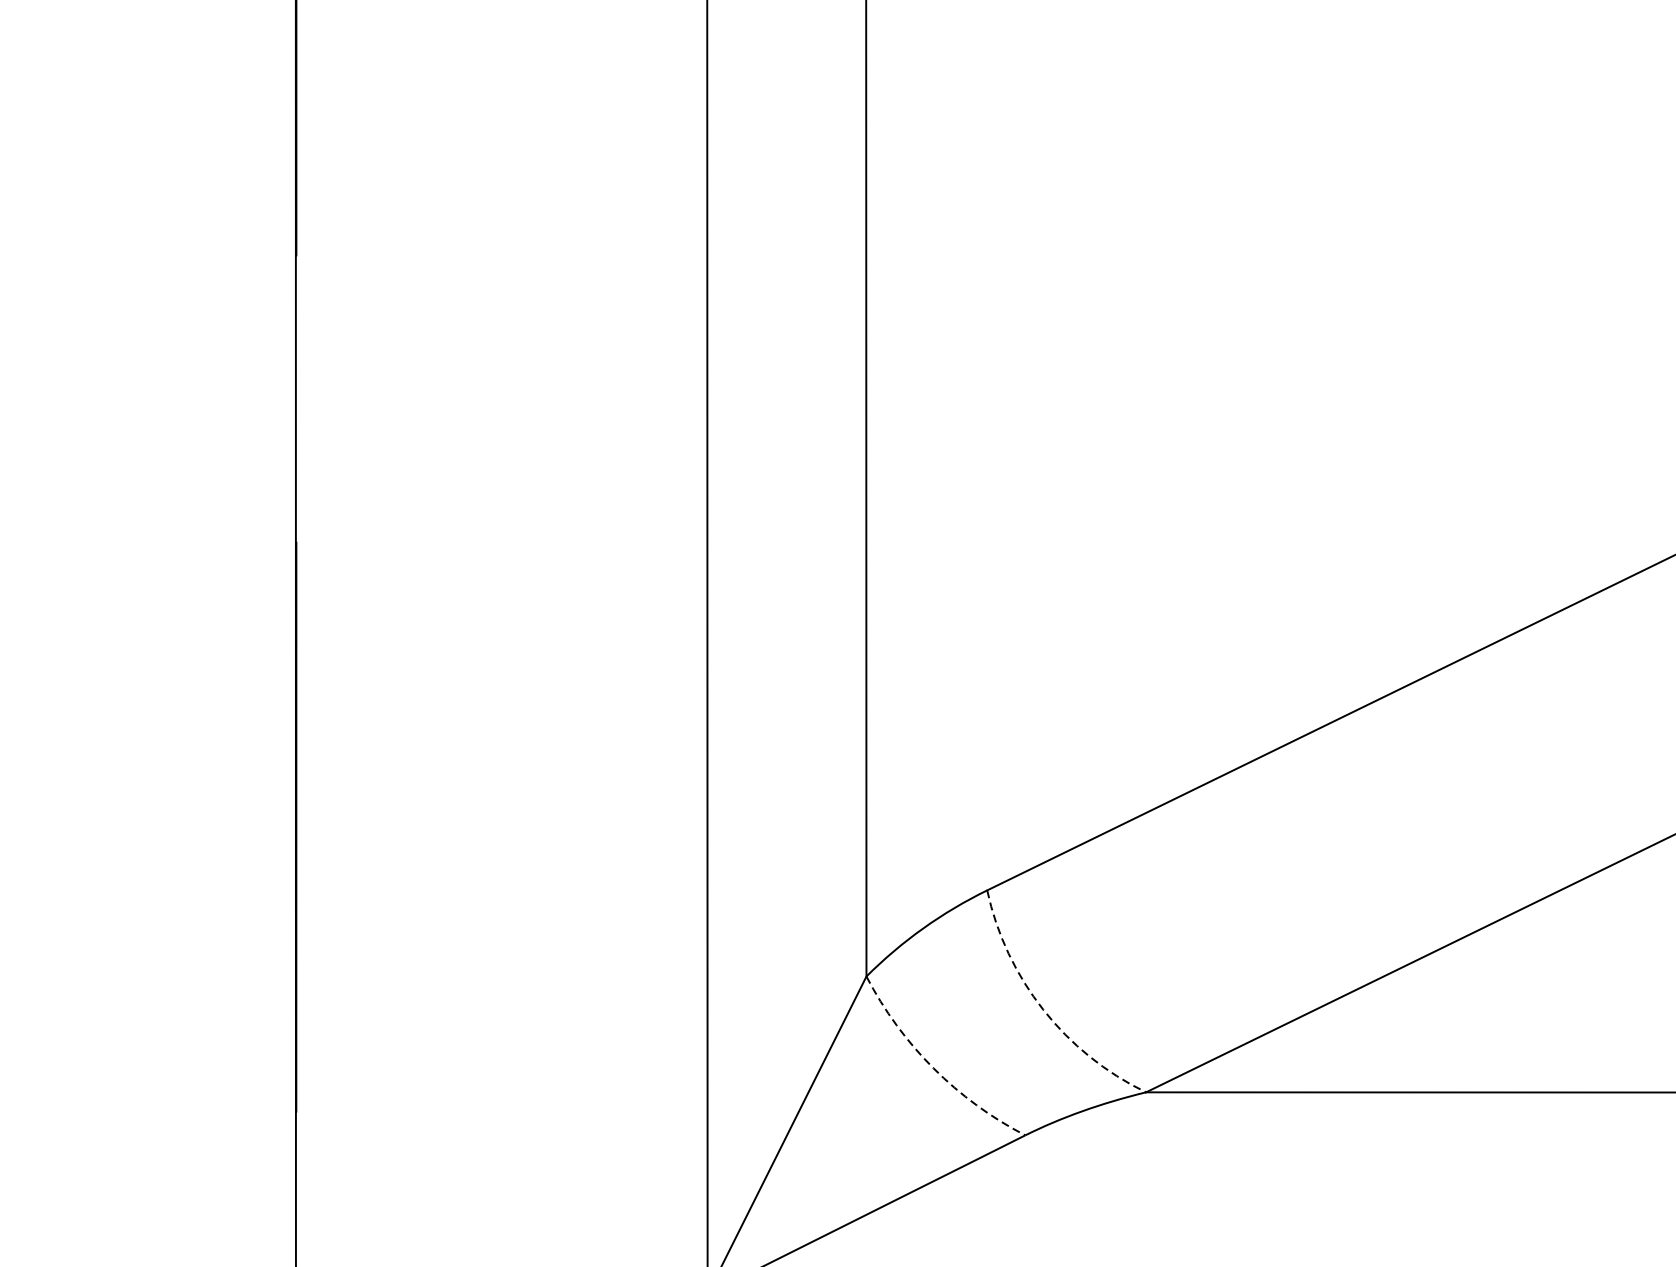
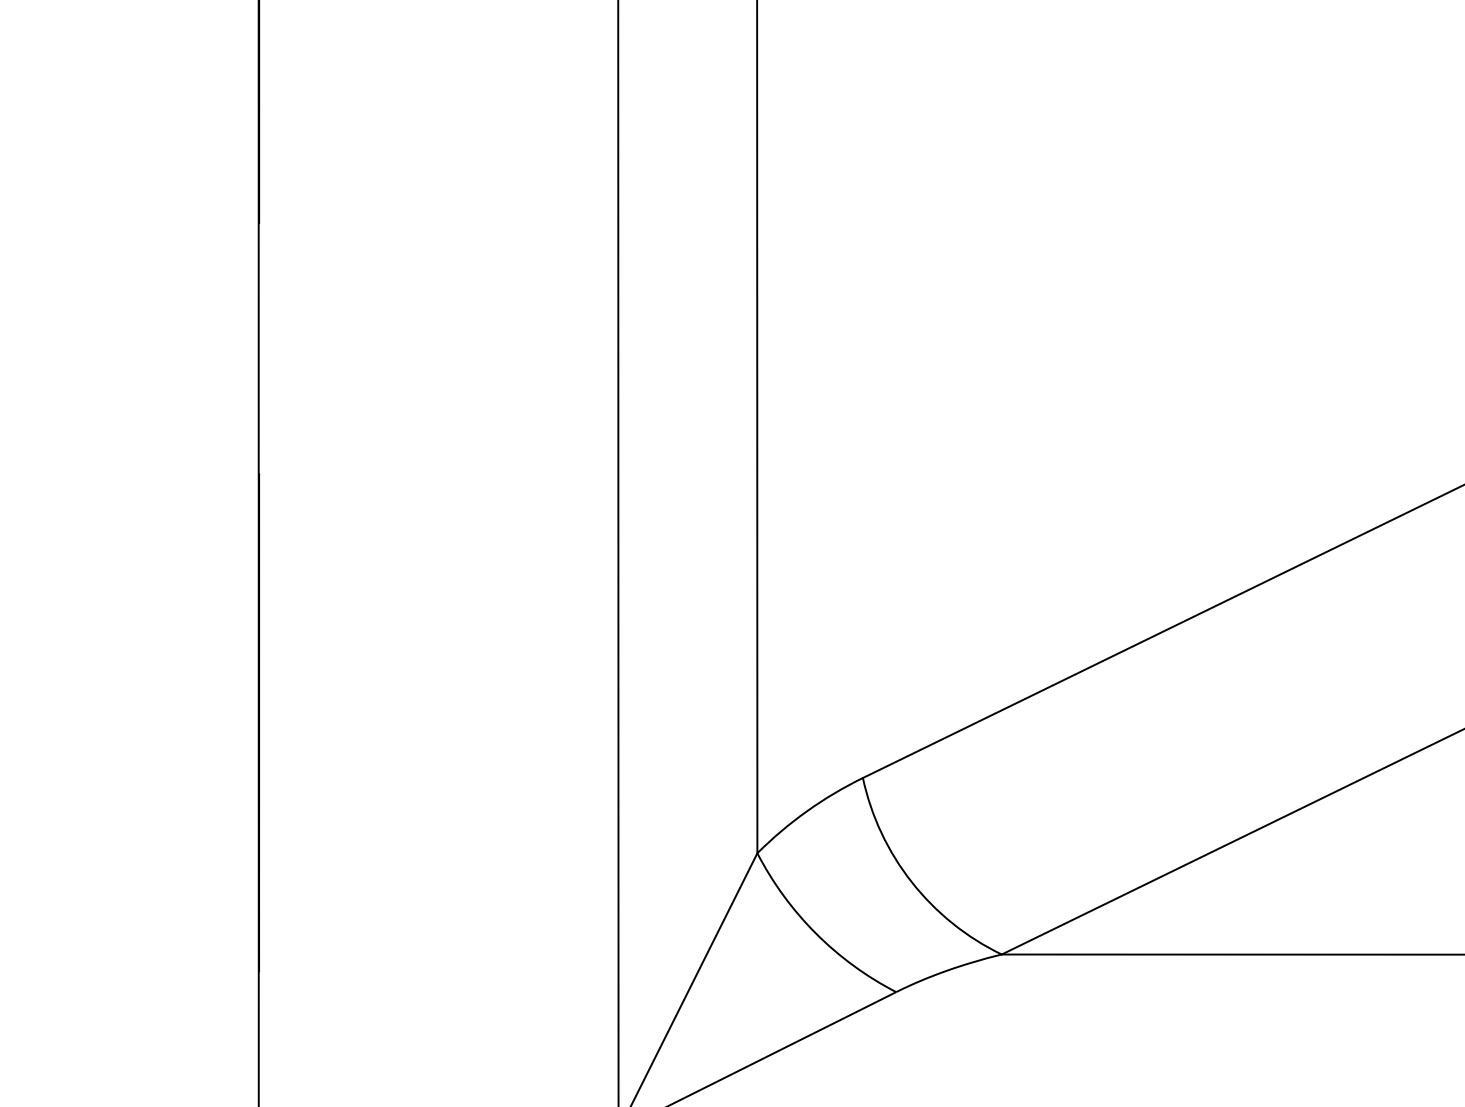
arc: (1042, 1009) -> (911, 882), dashed -> solid
arc: (932, 1068) -> (815, 933), dashed -> solid

